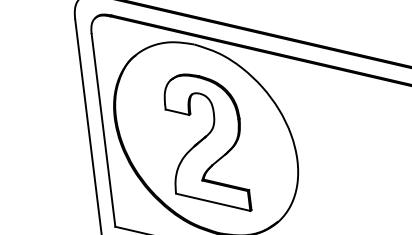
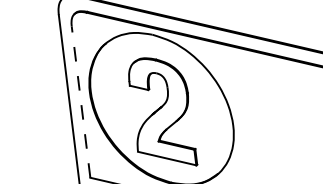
line: (103, 129) -> (81, 101), solid -> dashed

